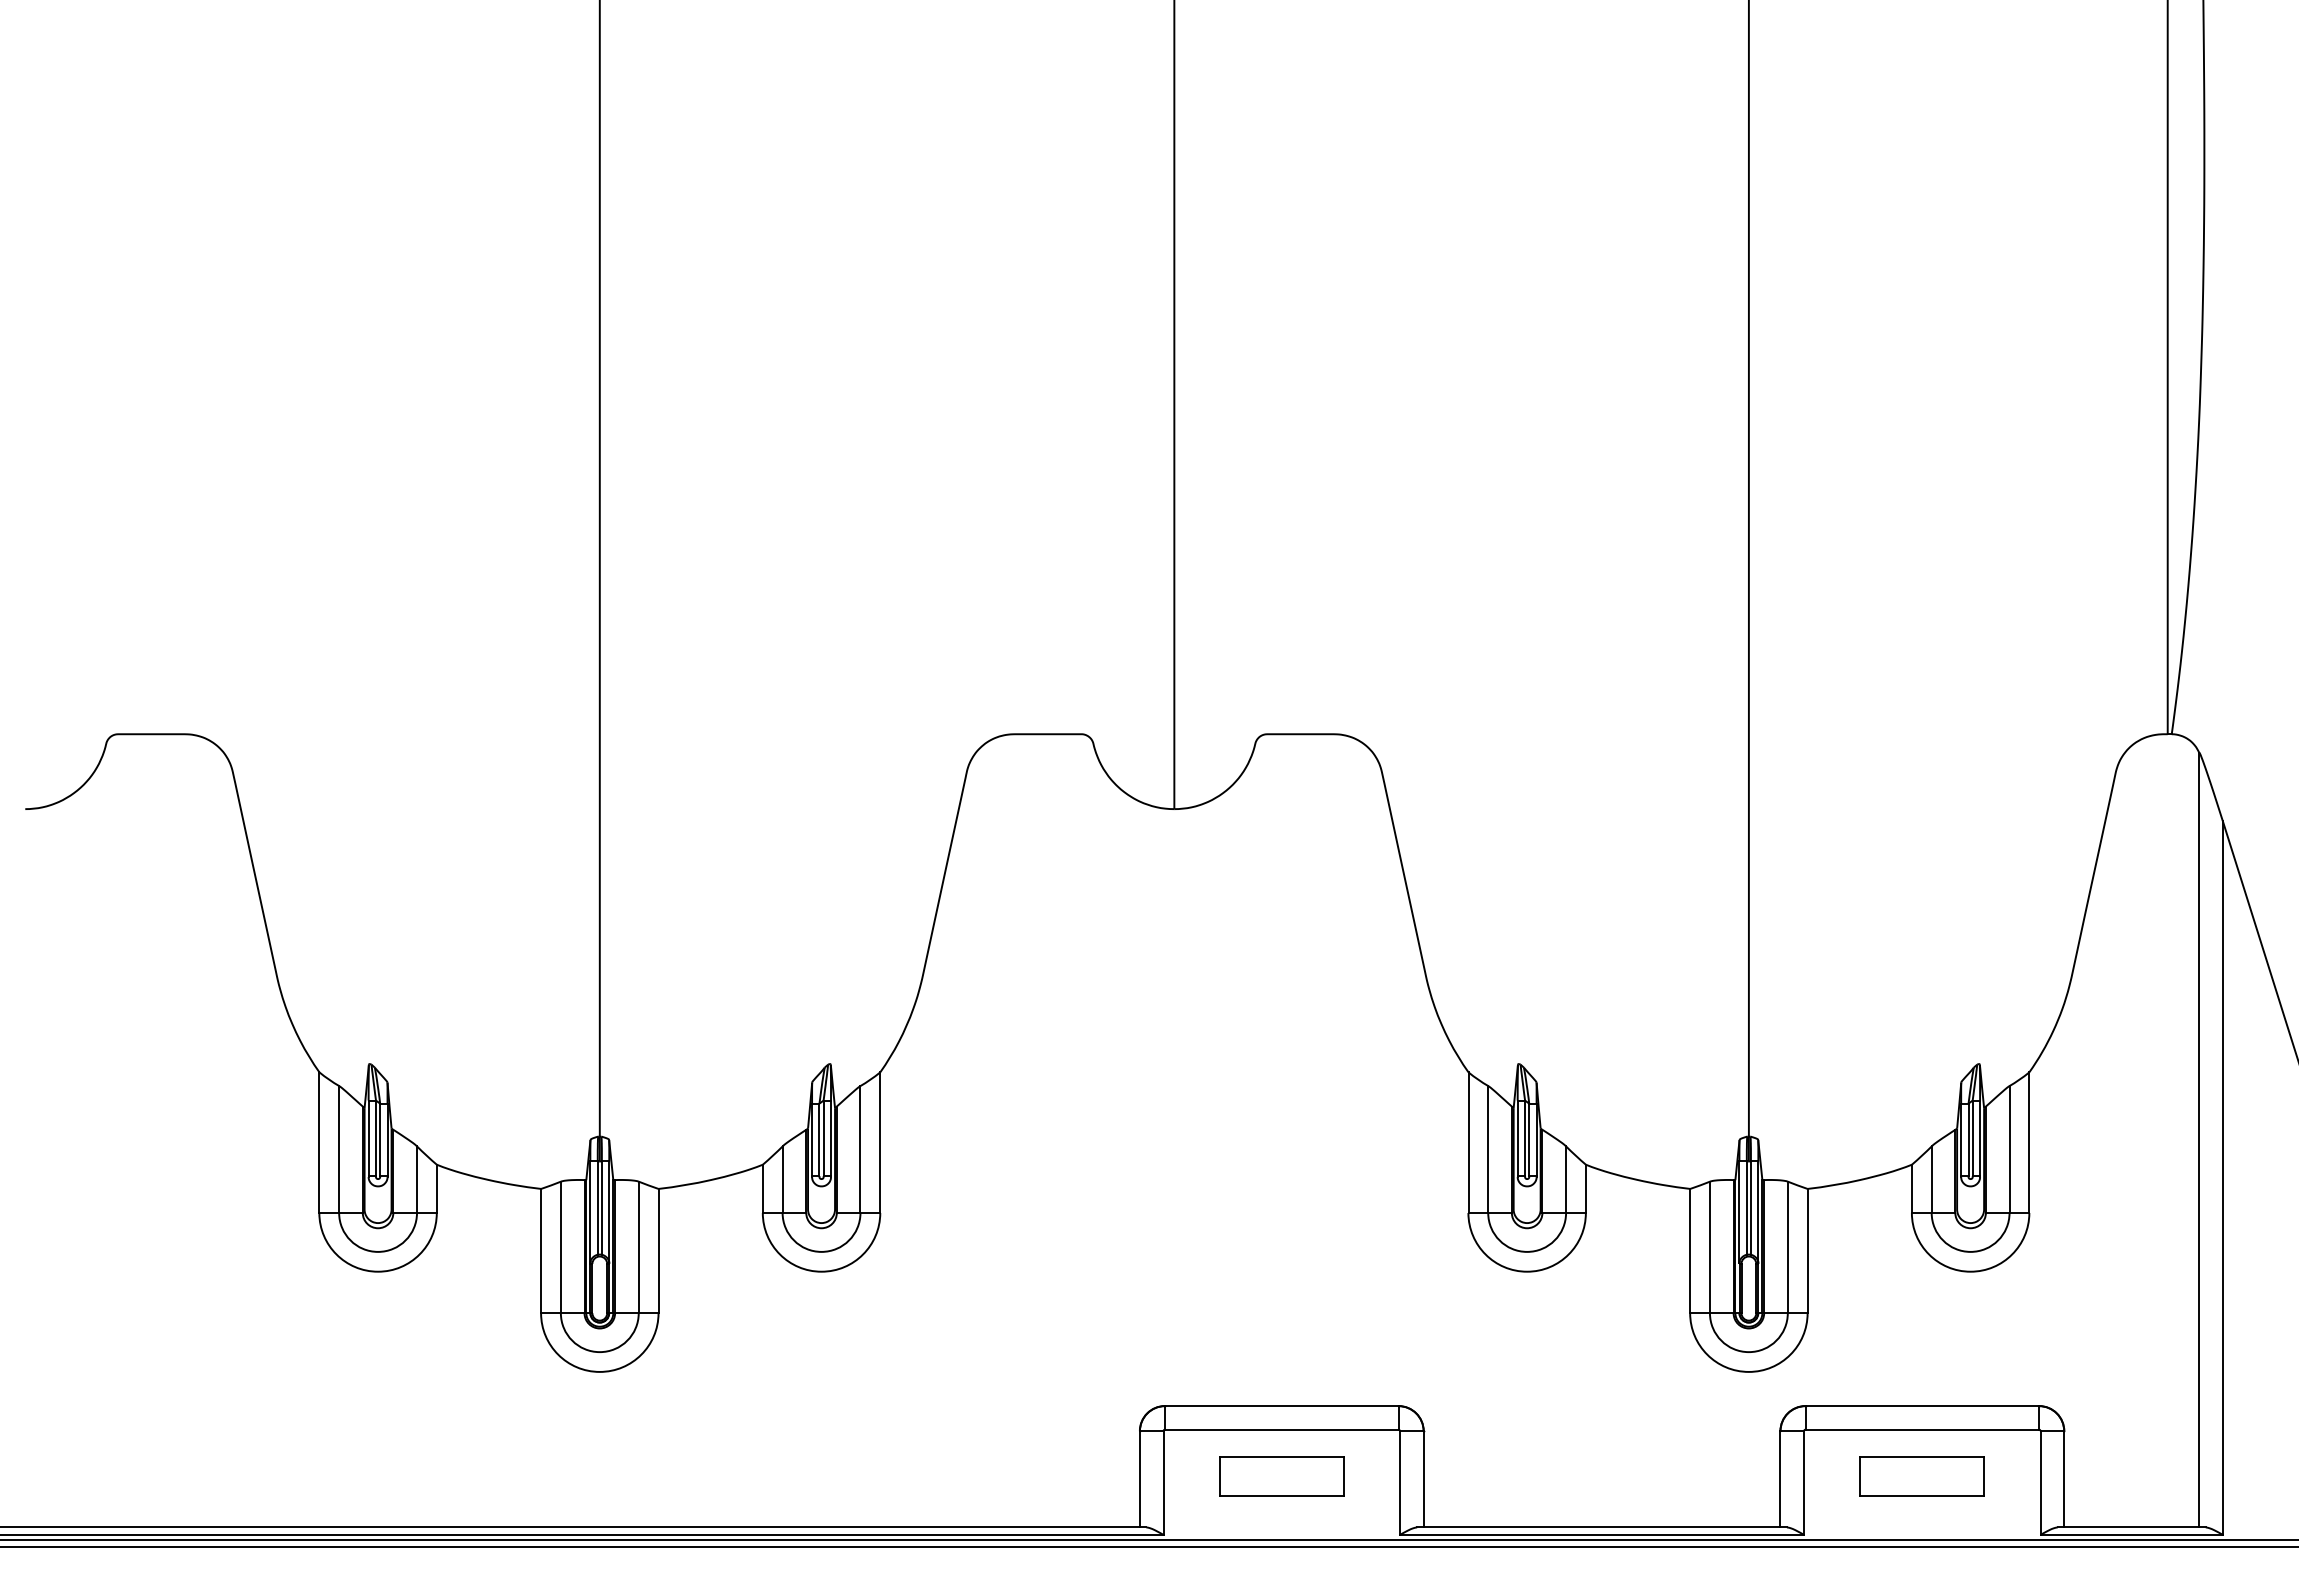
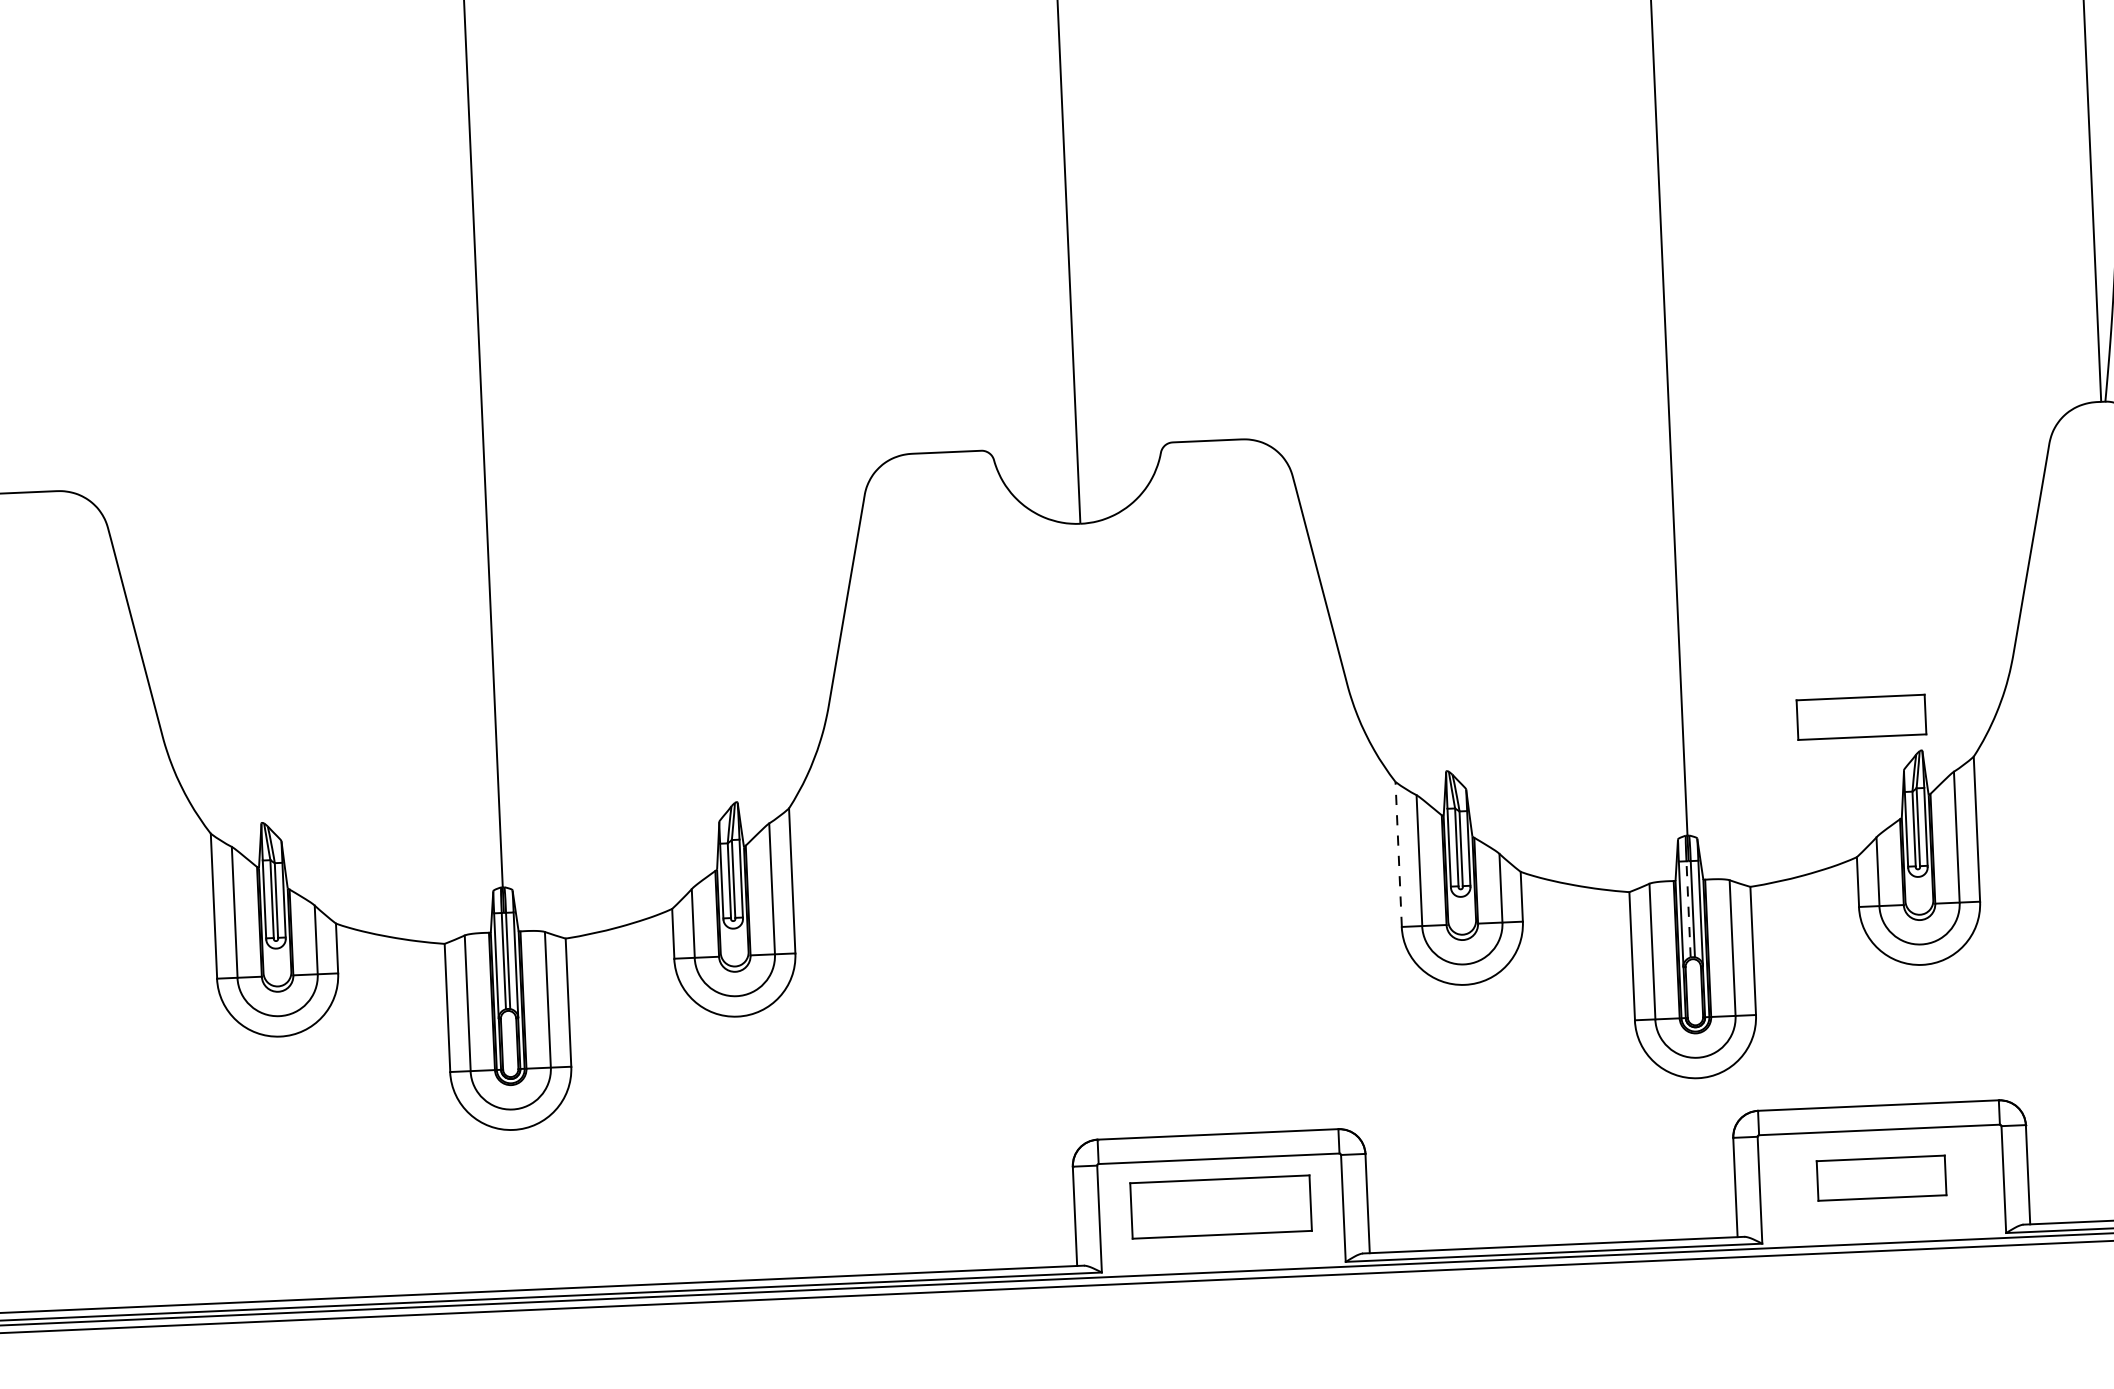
part: (1921, 1029) -> (1860, 717), added
line: (1468, 1142) -> (1398, 854), solid -> dashed
line: (1746, 1208) -> (1688, 909), solid -> dashed
part: (1281, 1476) -> (1220, 1207), size x1.4

